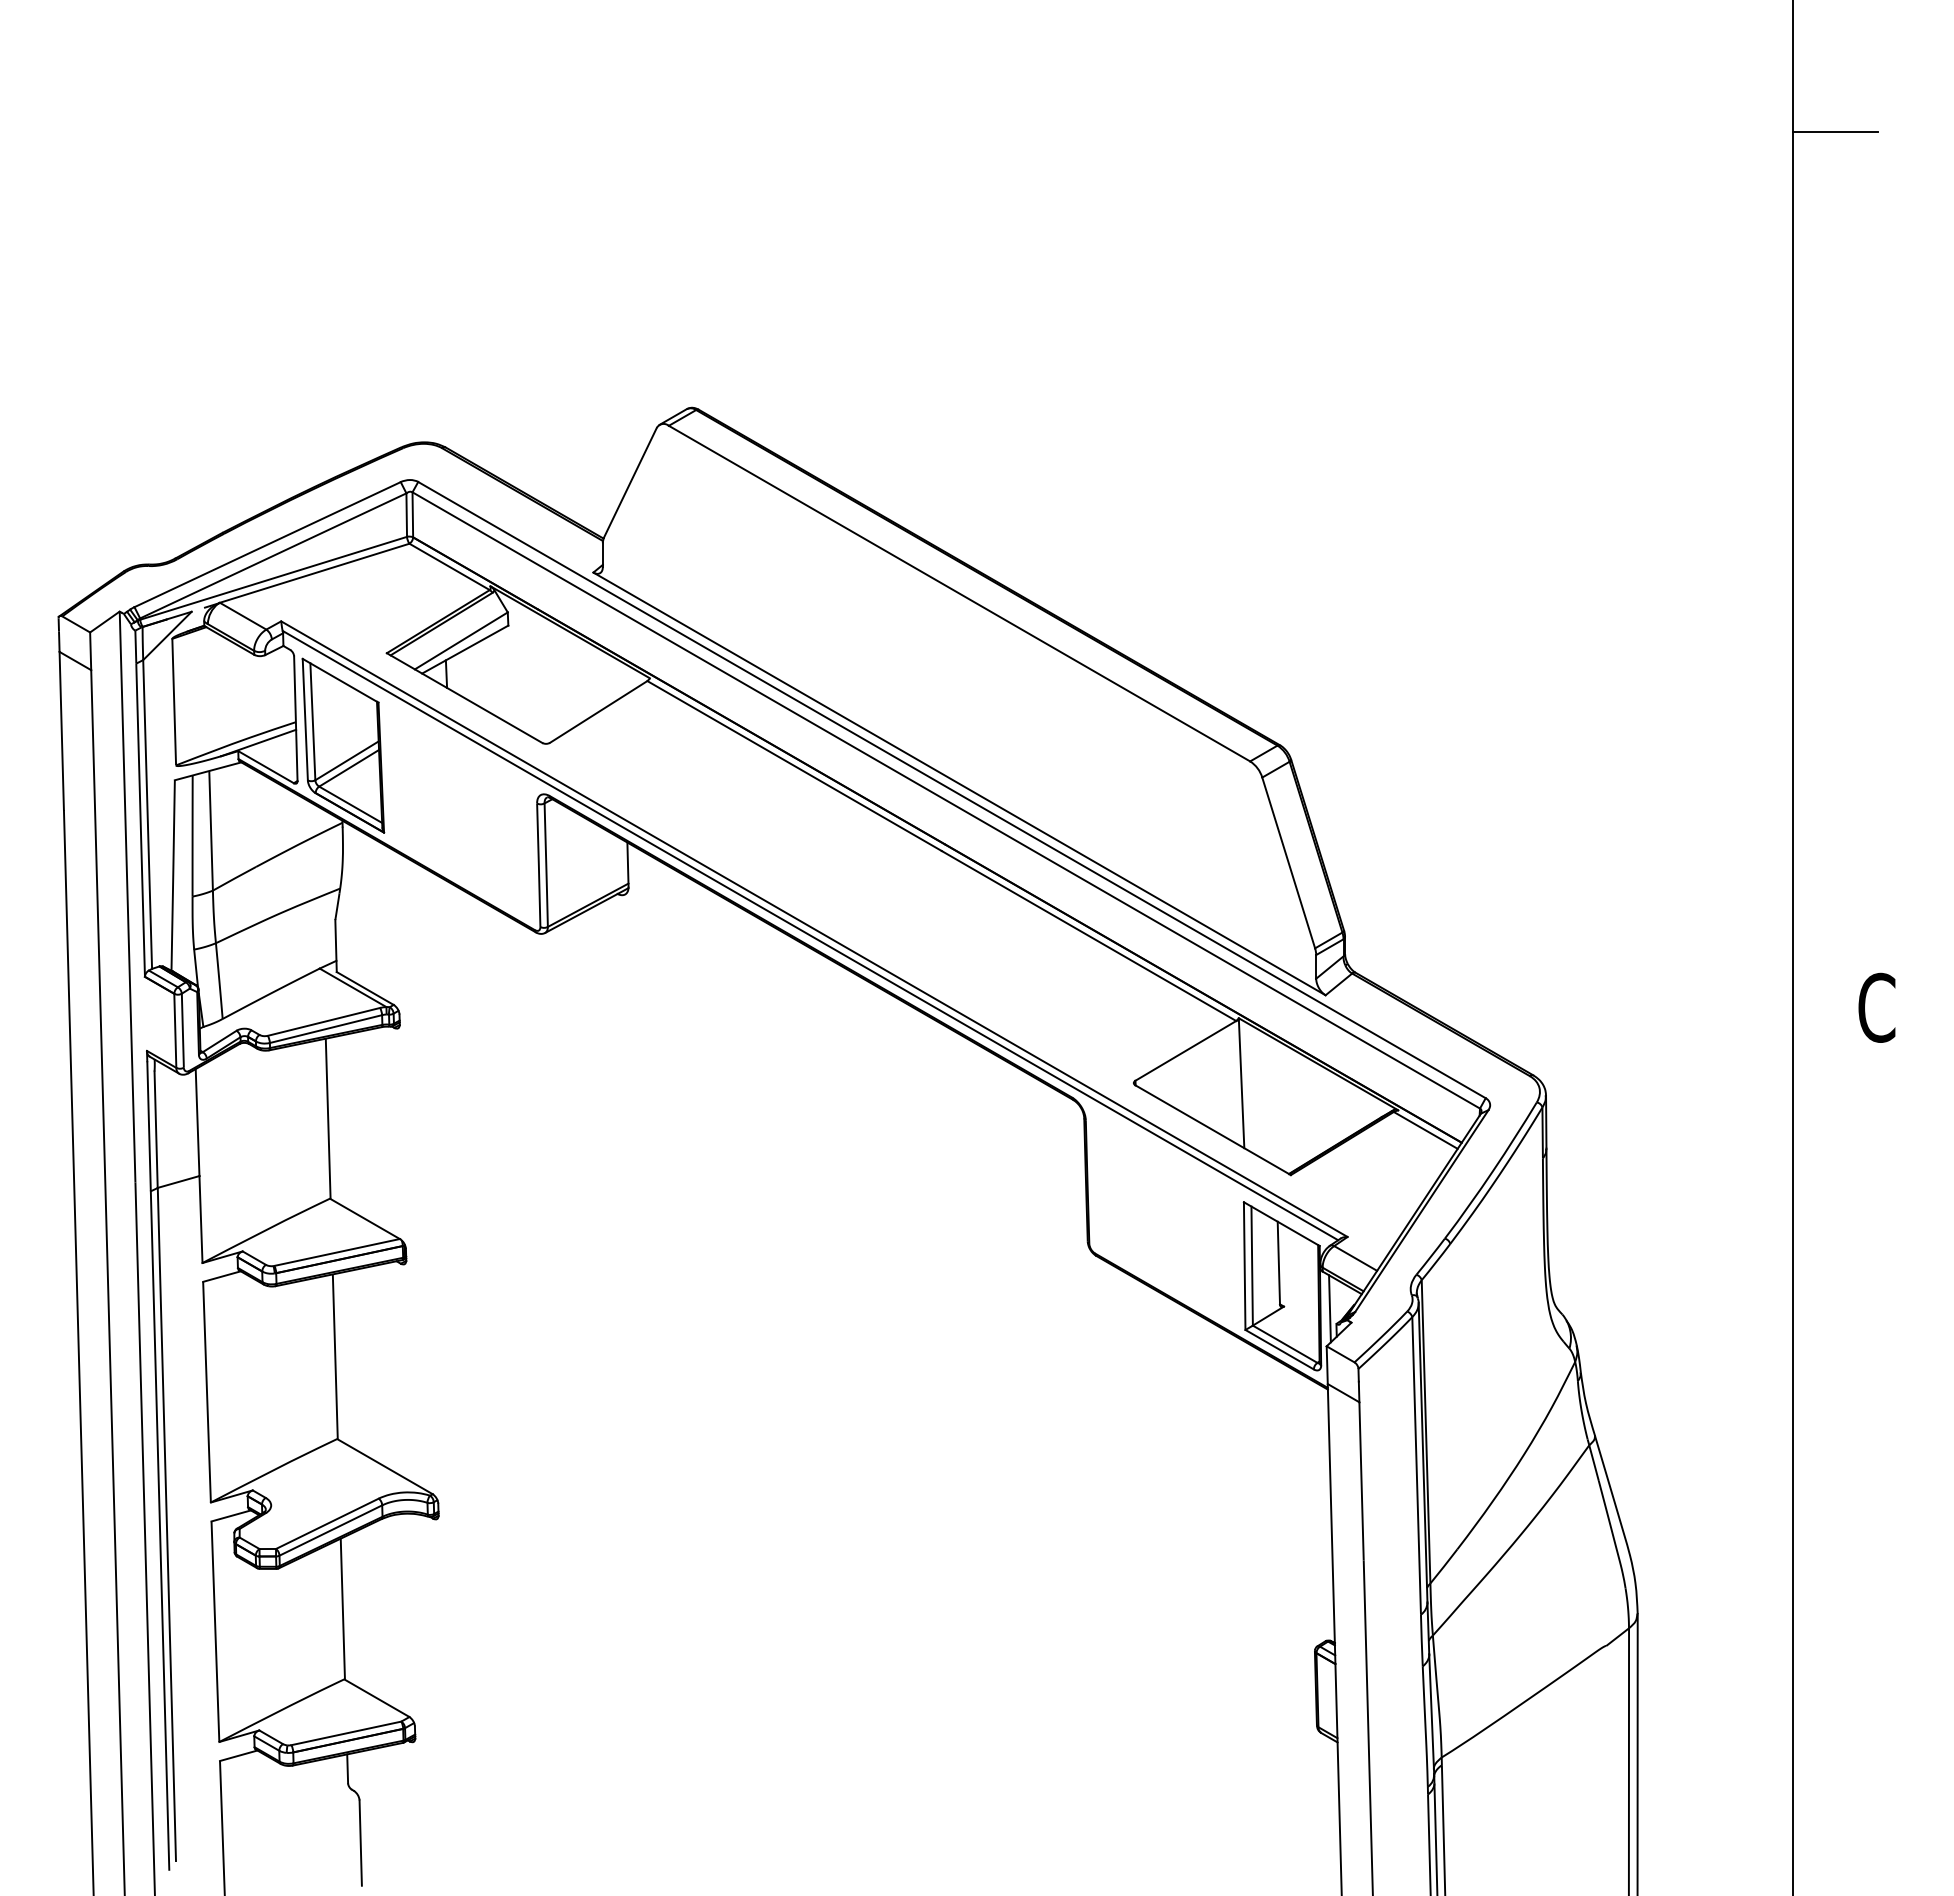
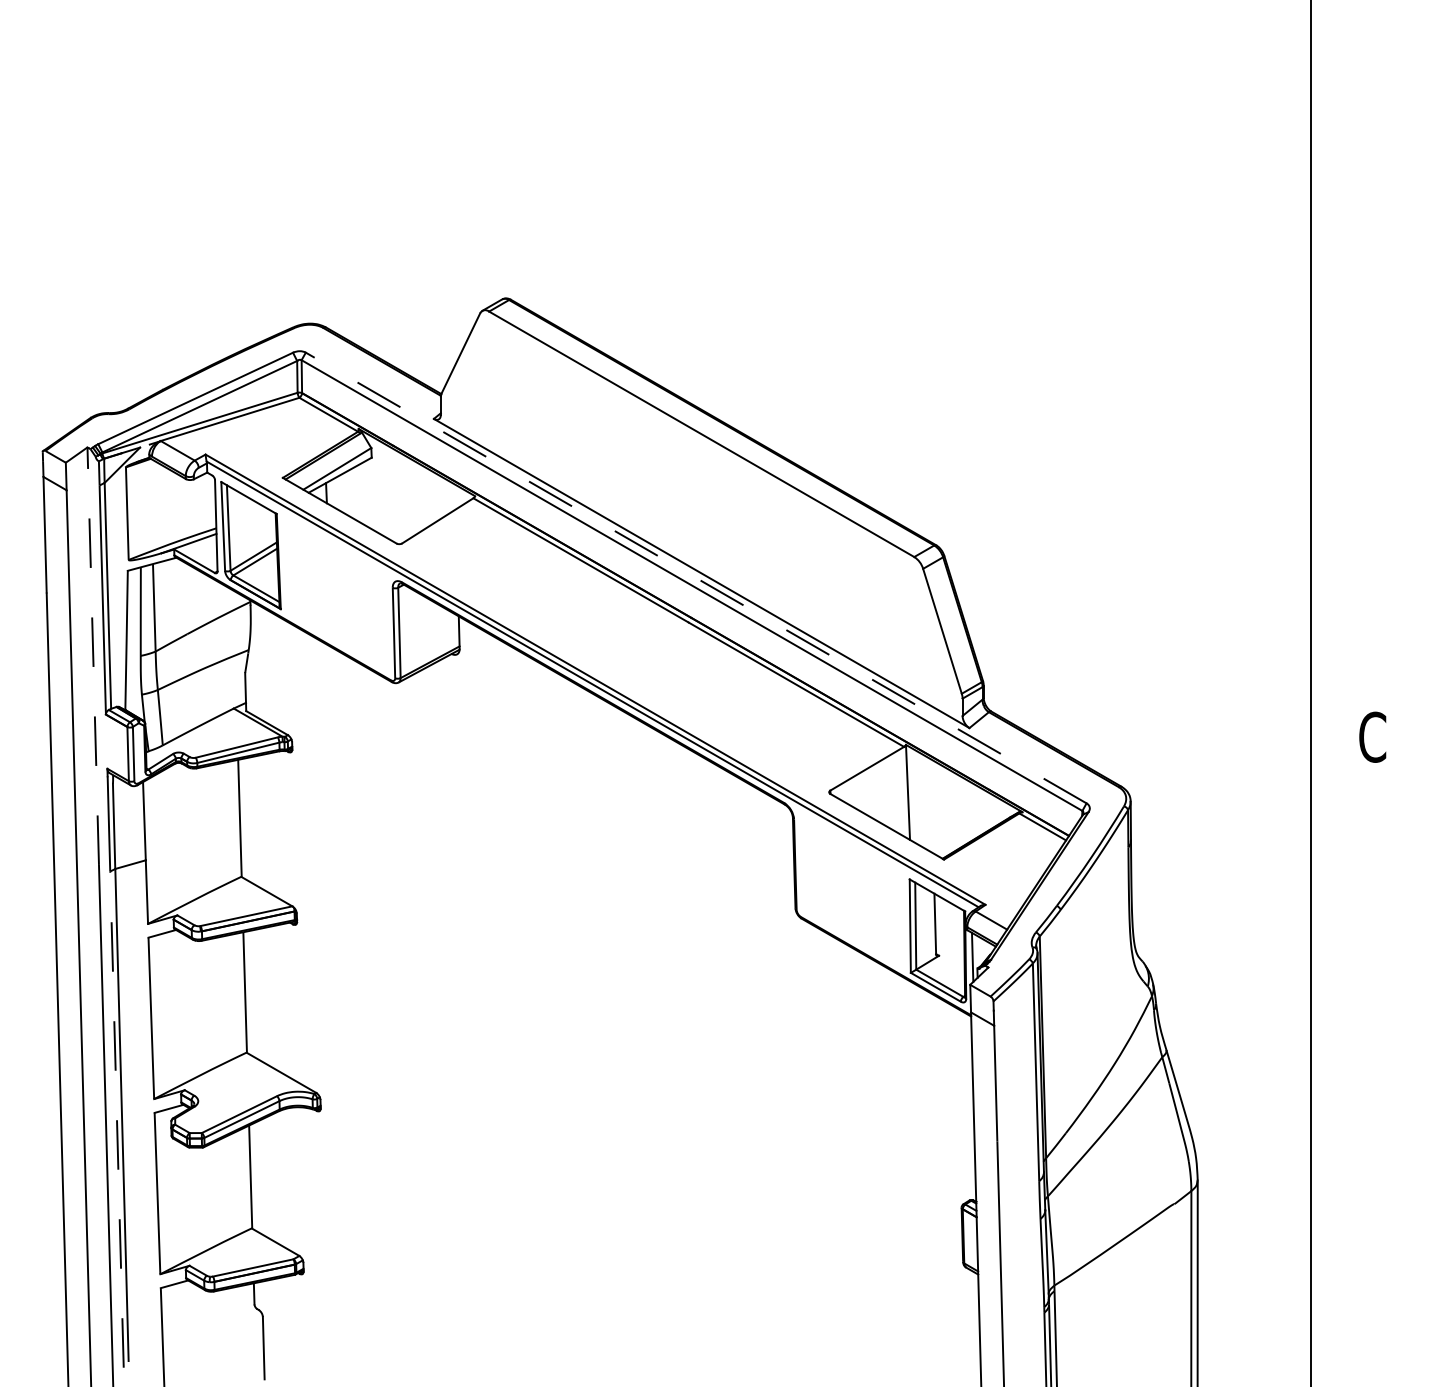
line: (1834, 131) -> (1341, 96), removed
line: (951, 789) -> (695, 577), solid -> dashed
line: (127, 896) -> (93, 655), solid -> dashed
line: (160, 1530) -> (117, 1119), solid -> dashed

